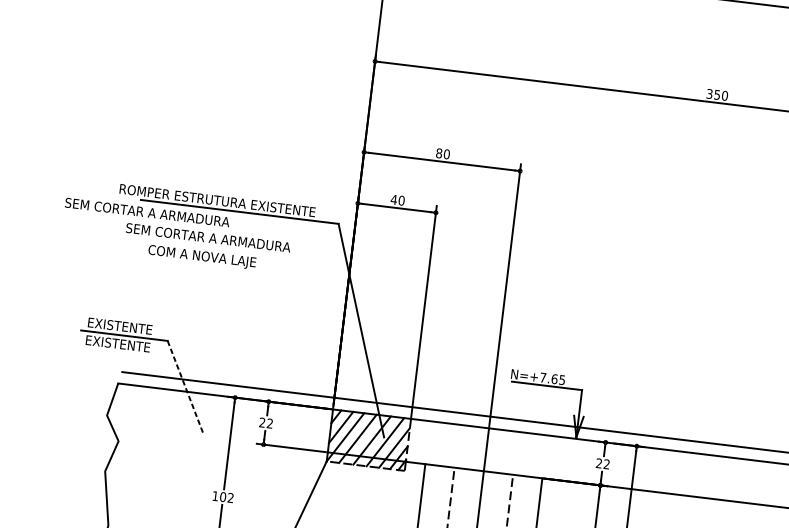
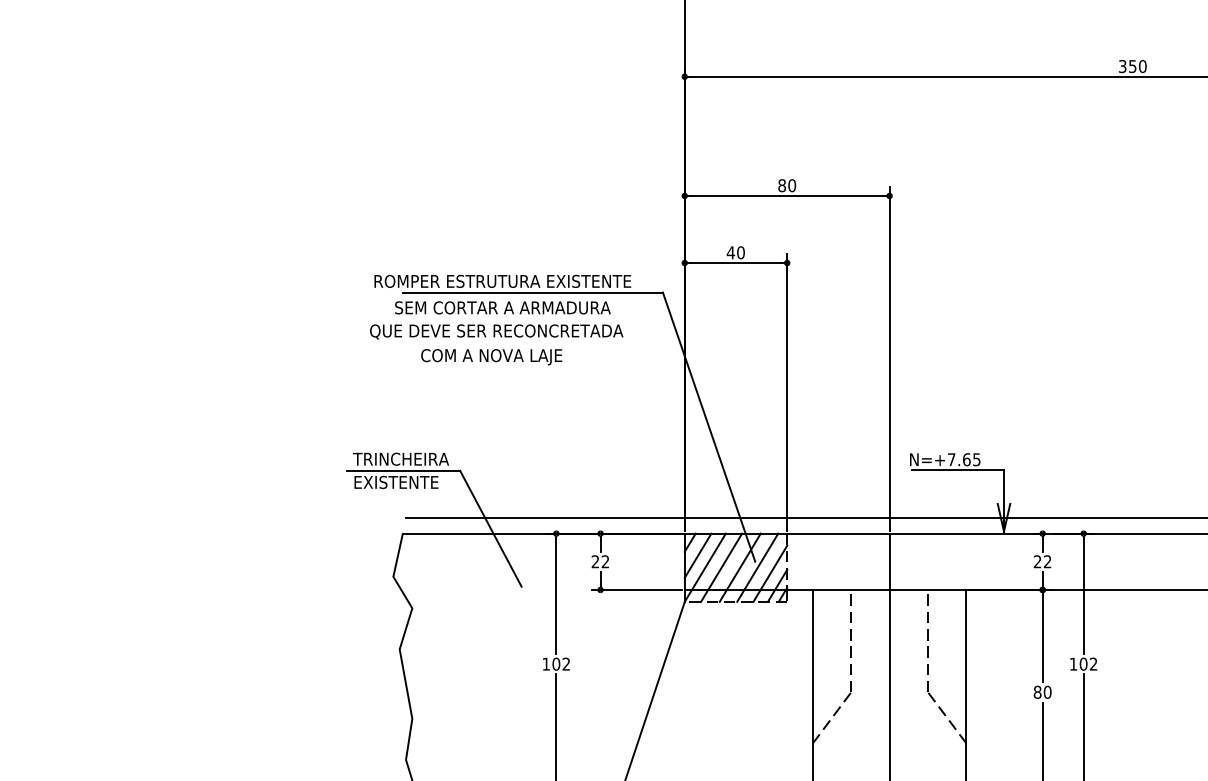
text: (147, 212) -> (502, 307), moved
text: (208, 238) -> (496, 331), SEM CORTAR A ARMADURA -> QUE DEVE SER RECONCRETADA
text: (124, 326) -> (401, 458), EXISTENTE -> TRINCHEIRA
line: (185, 387) -> (490, 528), dashed -> solid

